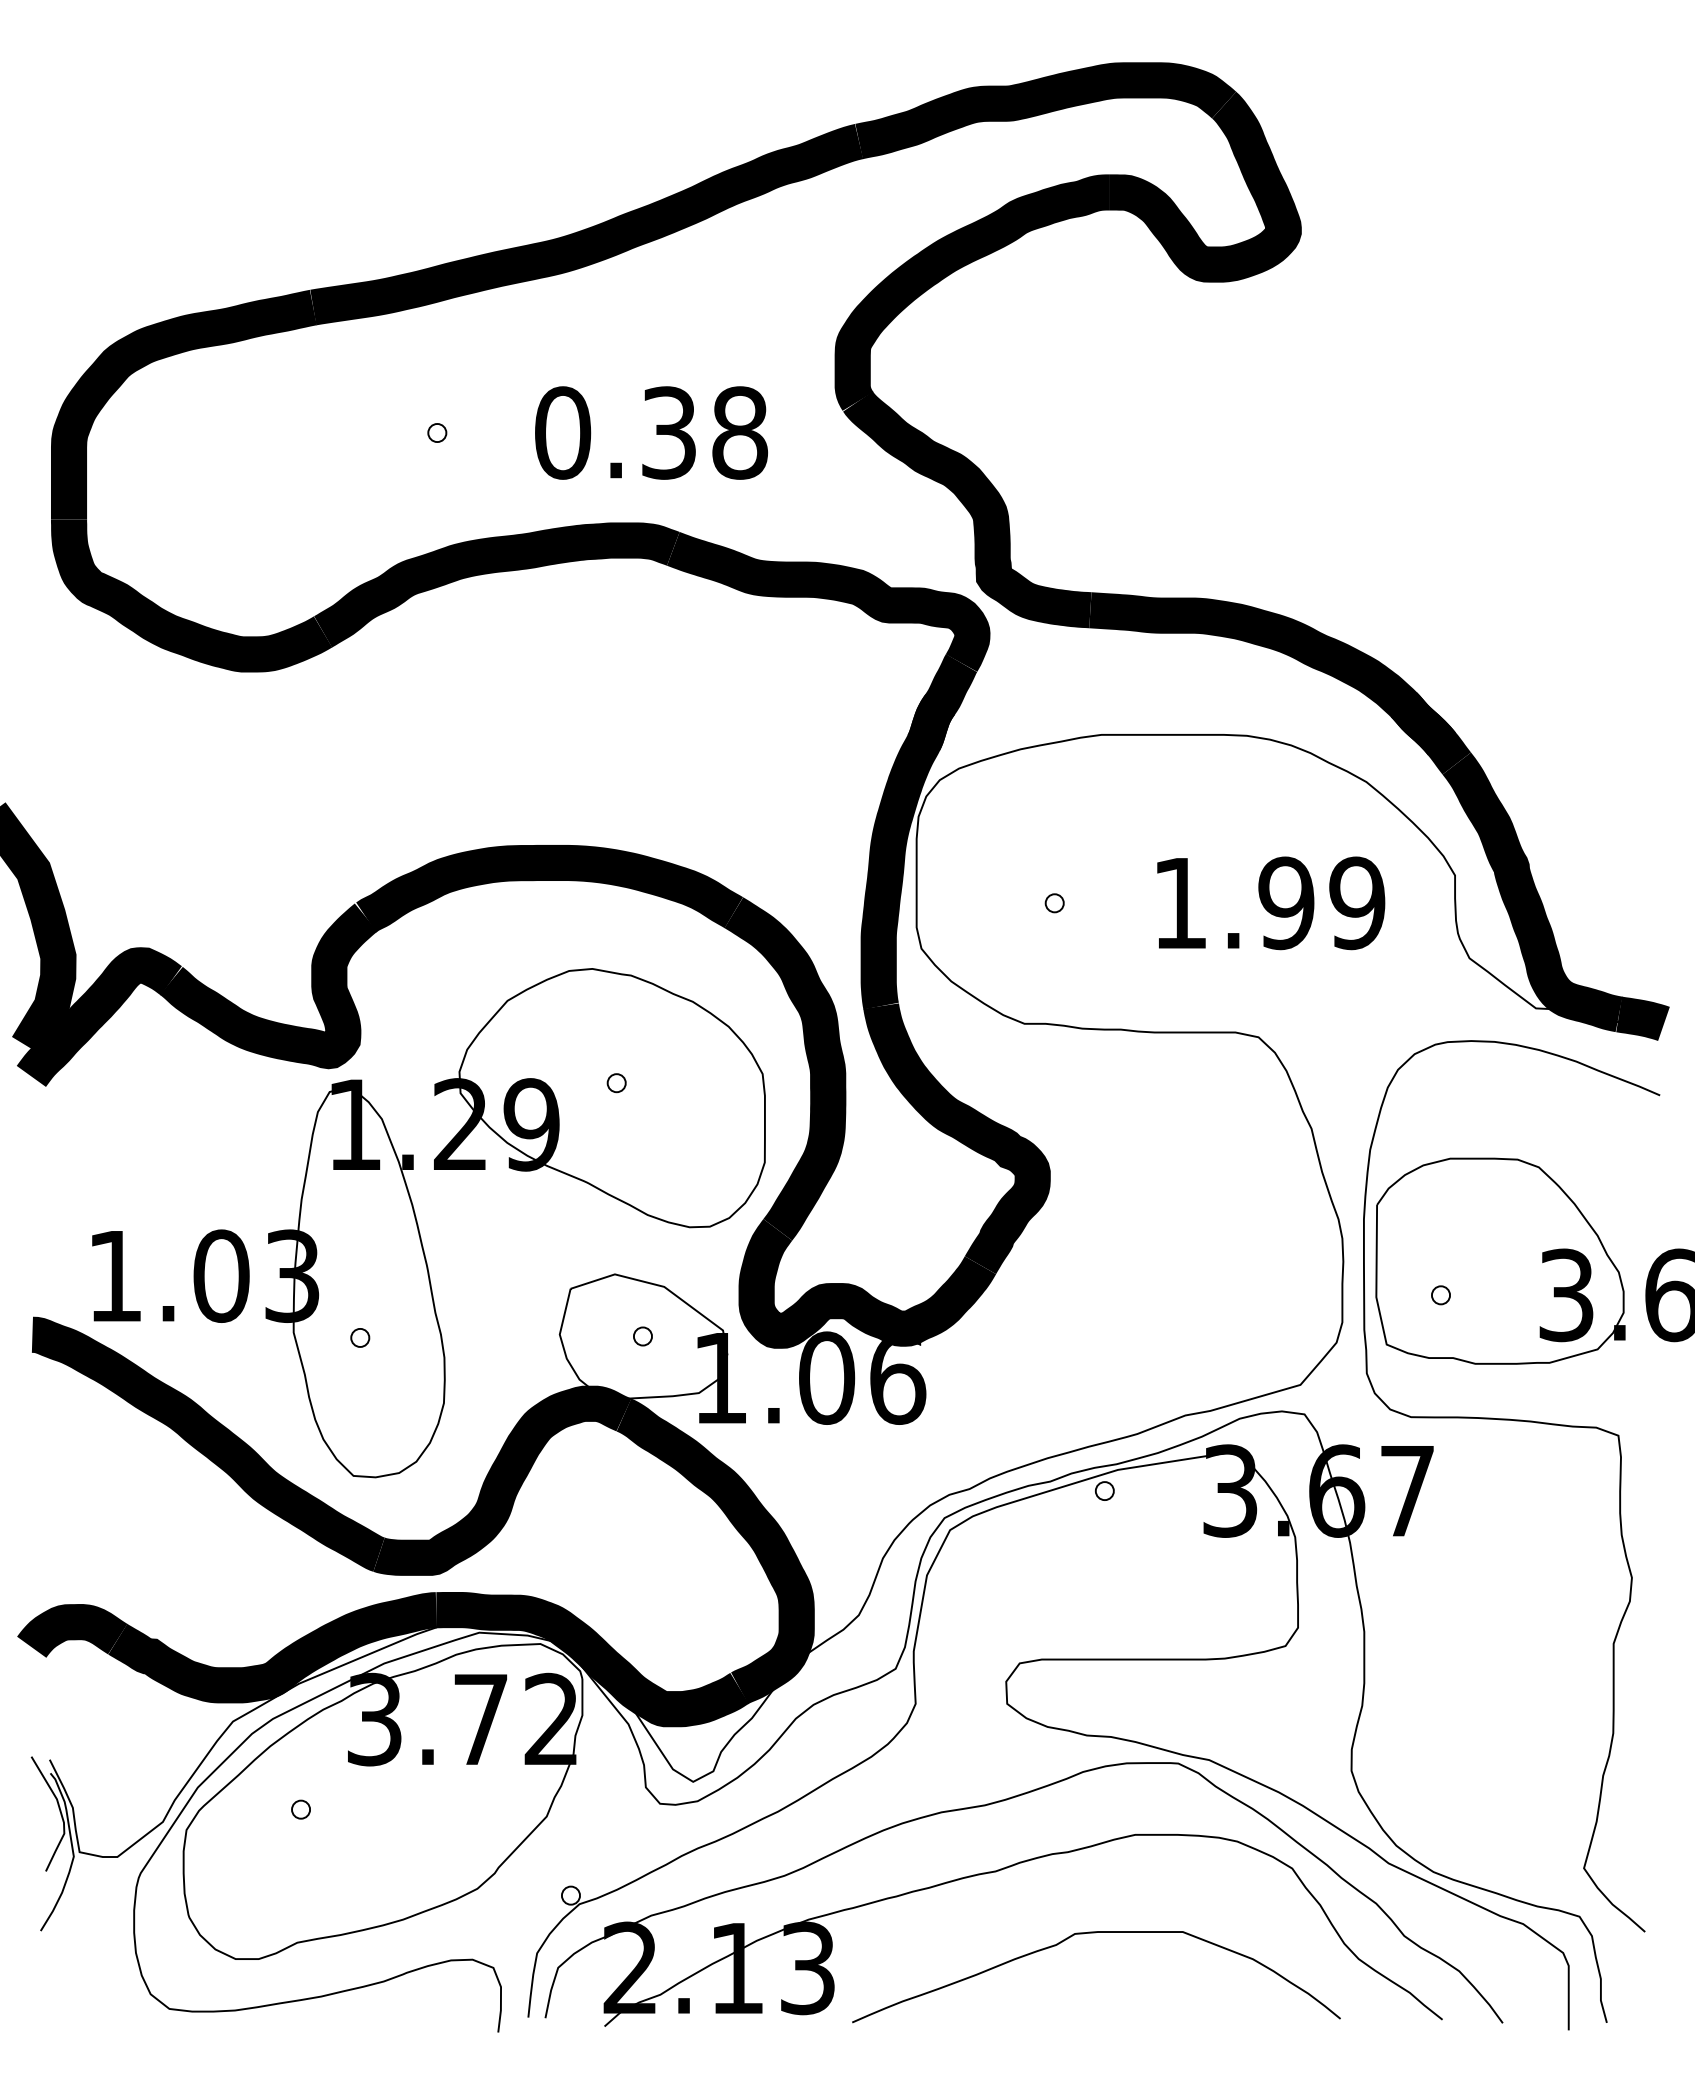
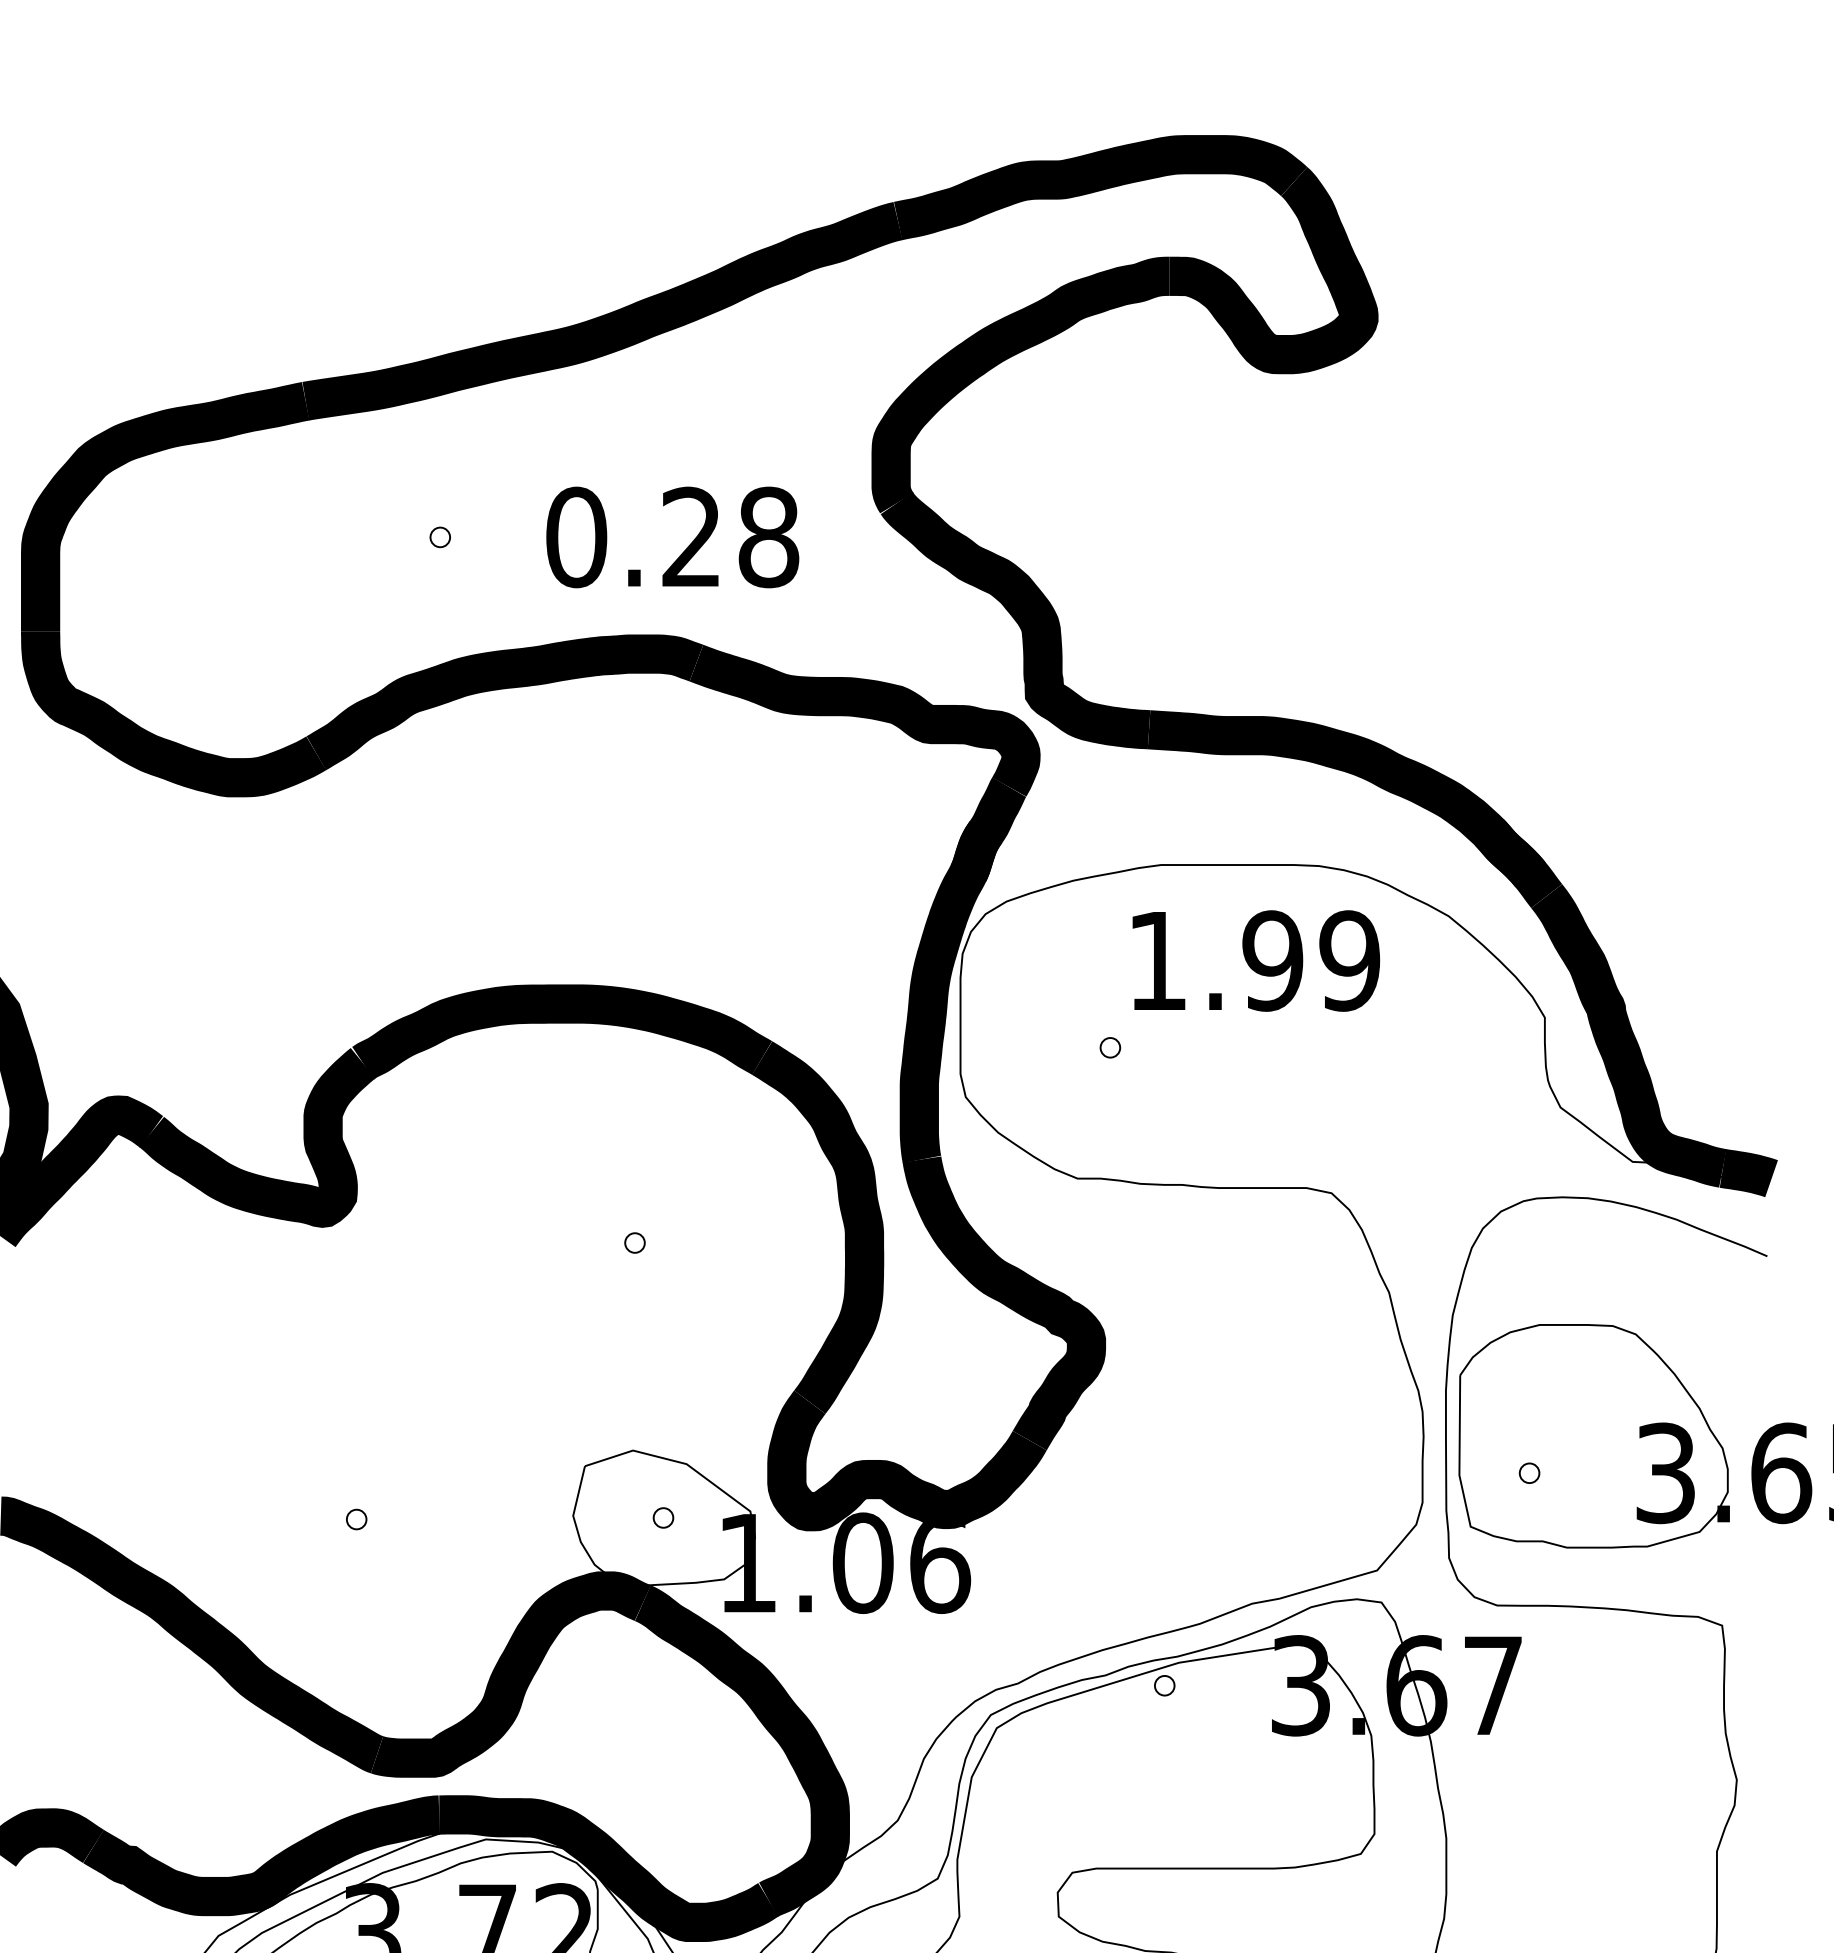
text: (668, 432) -> (691, 536), 0.38 -> 0.28
text: (1271, 903) -> (1256, 961), moved
part: (418, 1224) -> (419, 1396), removed

